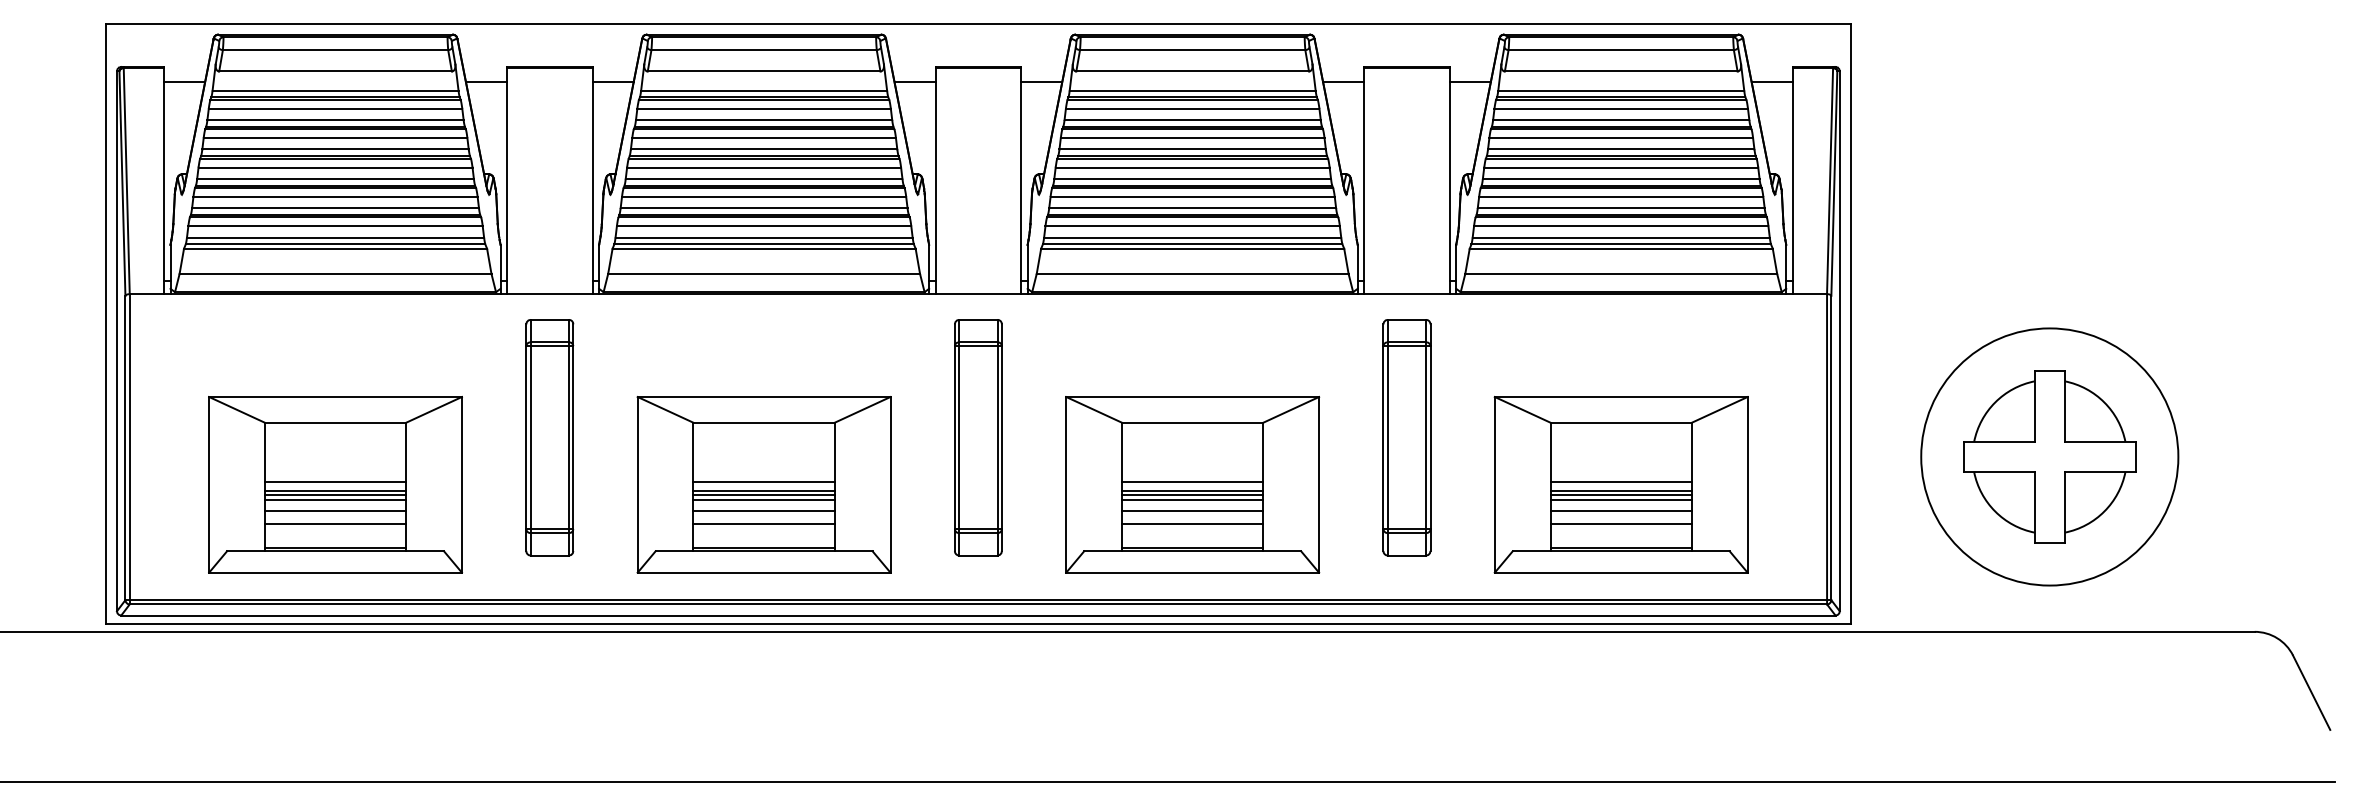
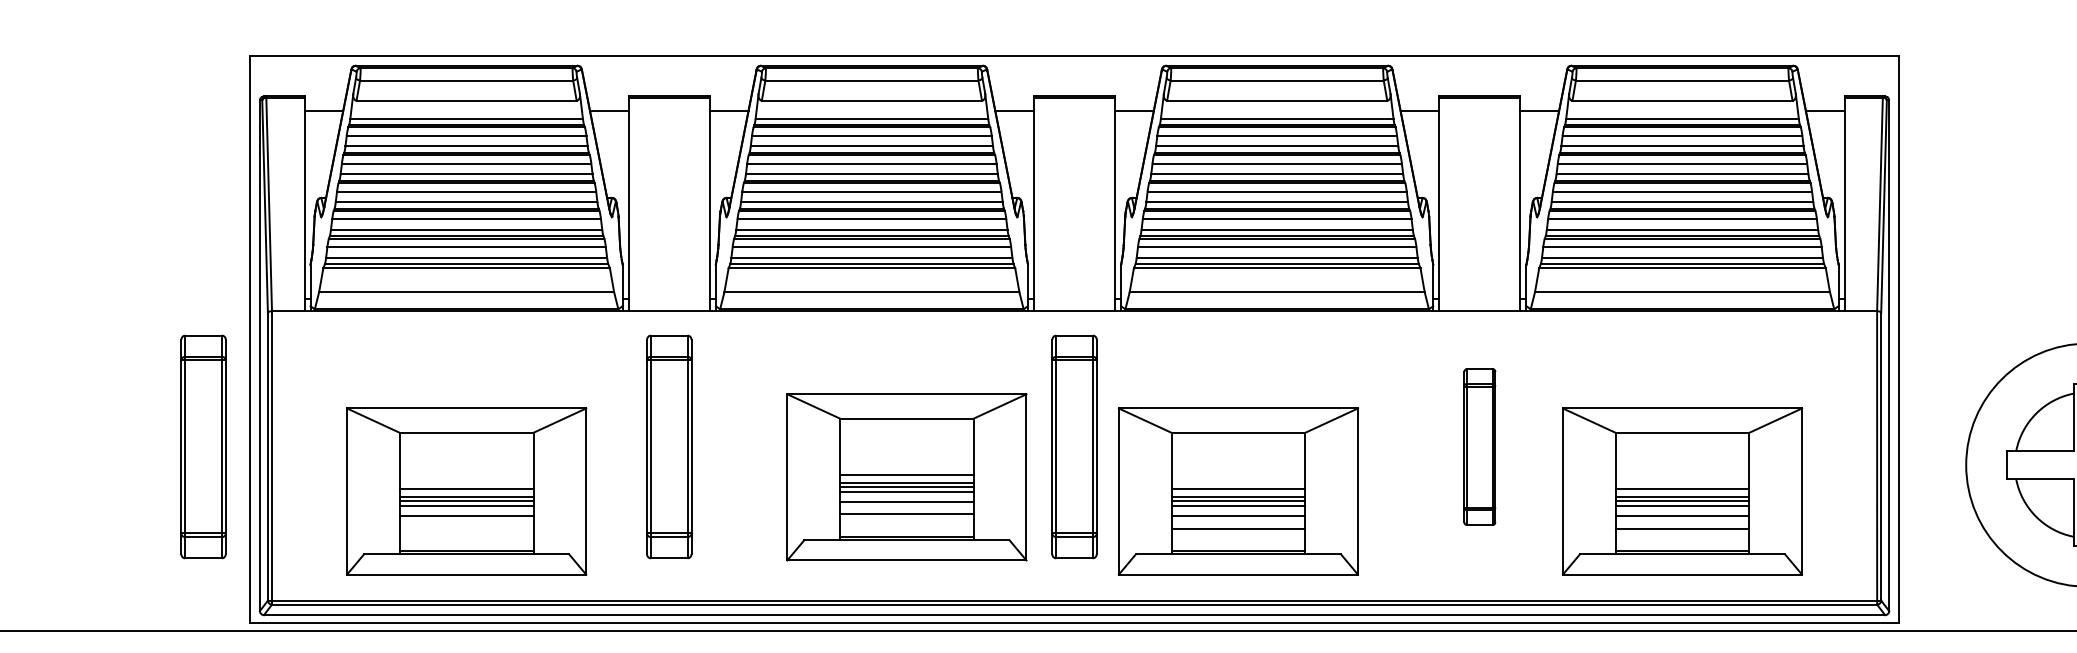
part: (57, 437) -> (203, 446), added
part: (1406, 437) -> (1479, 446), size x0.7
part: (763, 484) -> (906, 477), moved
part: (1192, 484) -> (1238, 491), moved
line: (335, 524) -> (466, 529), removed

